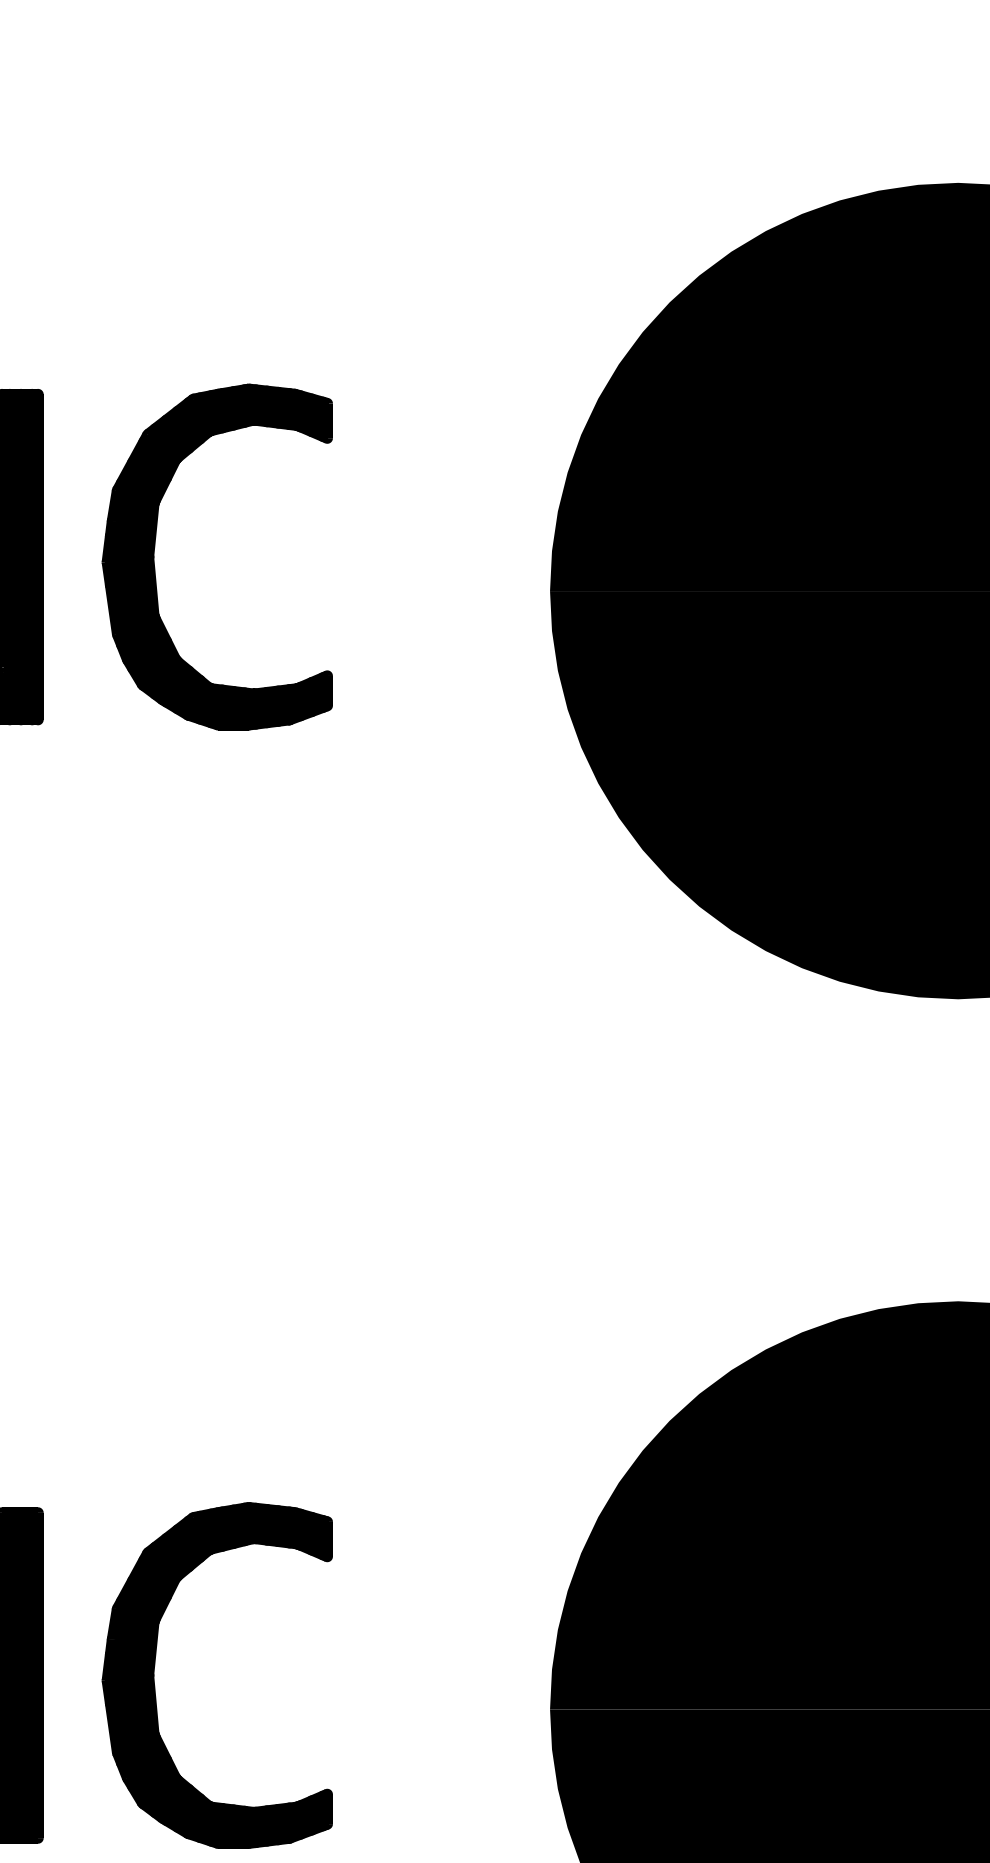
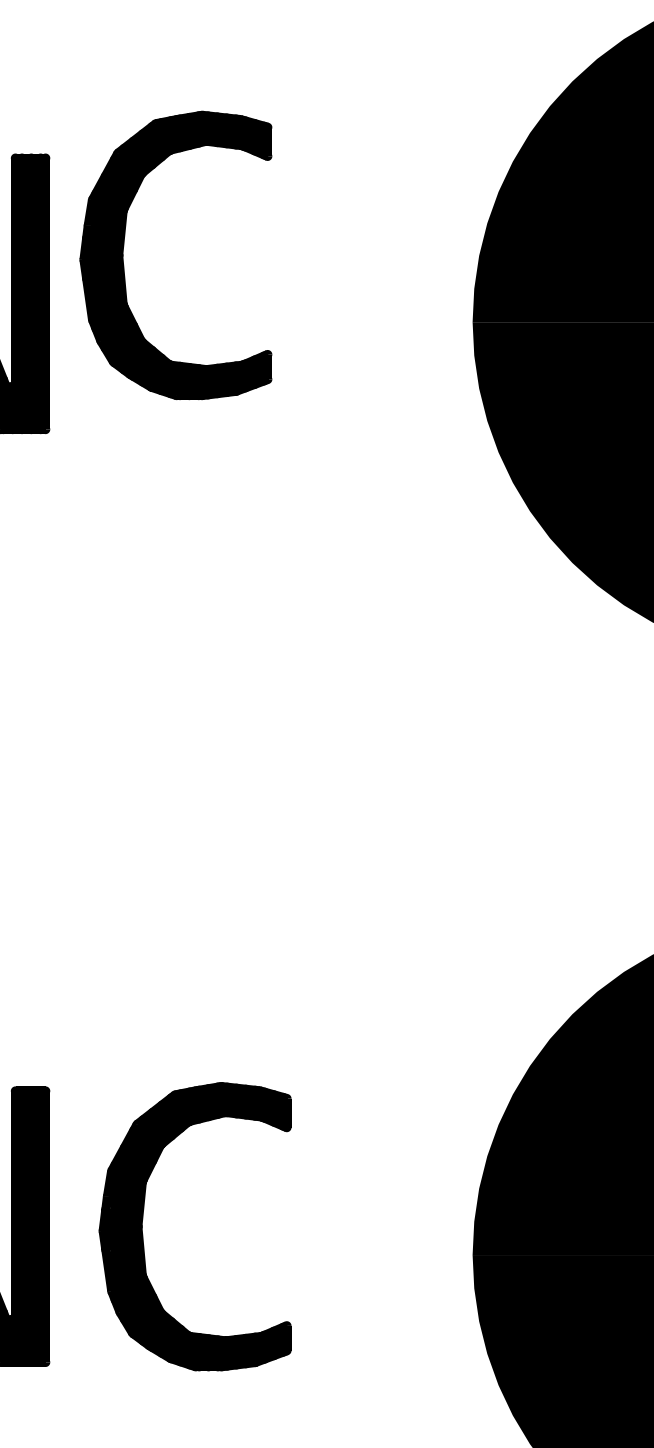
part: (155, 547) -> (124, 247), moved

